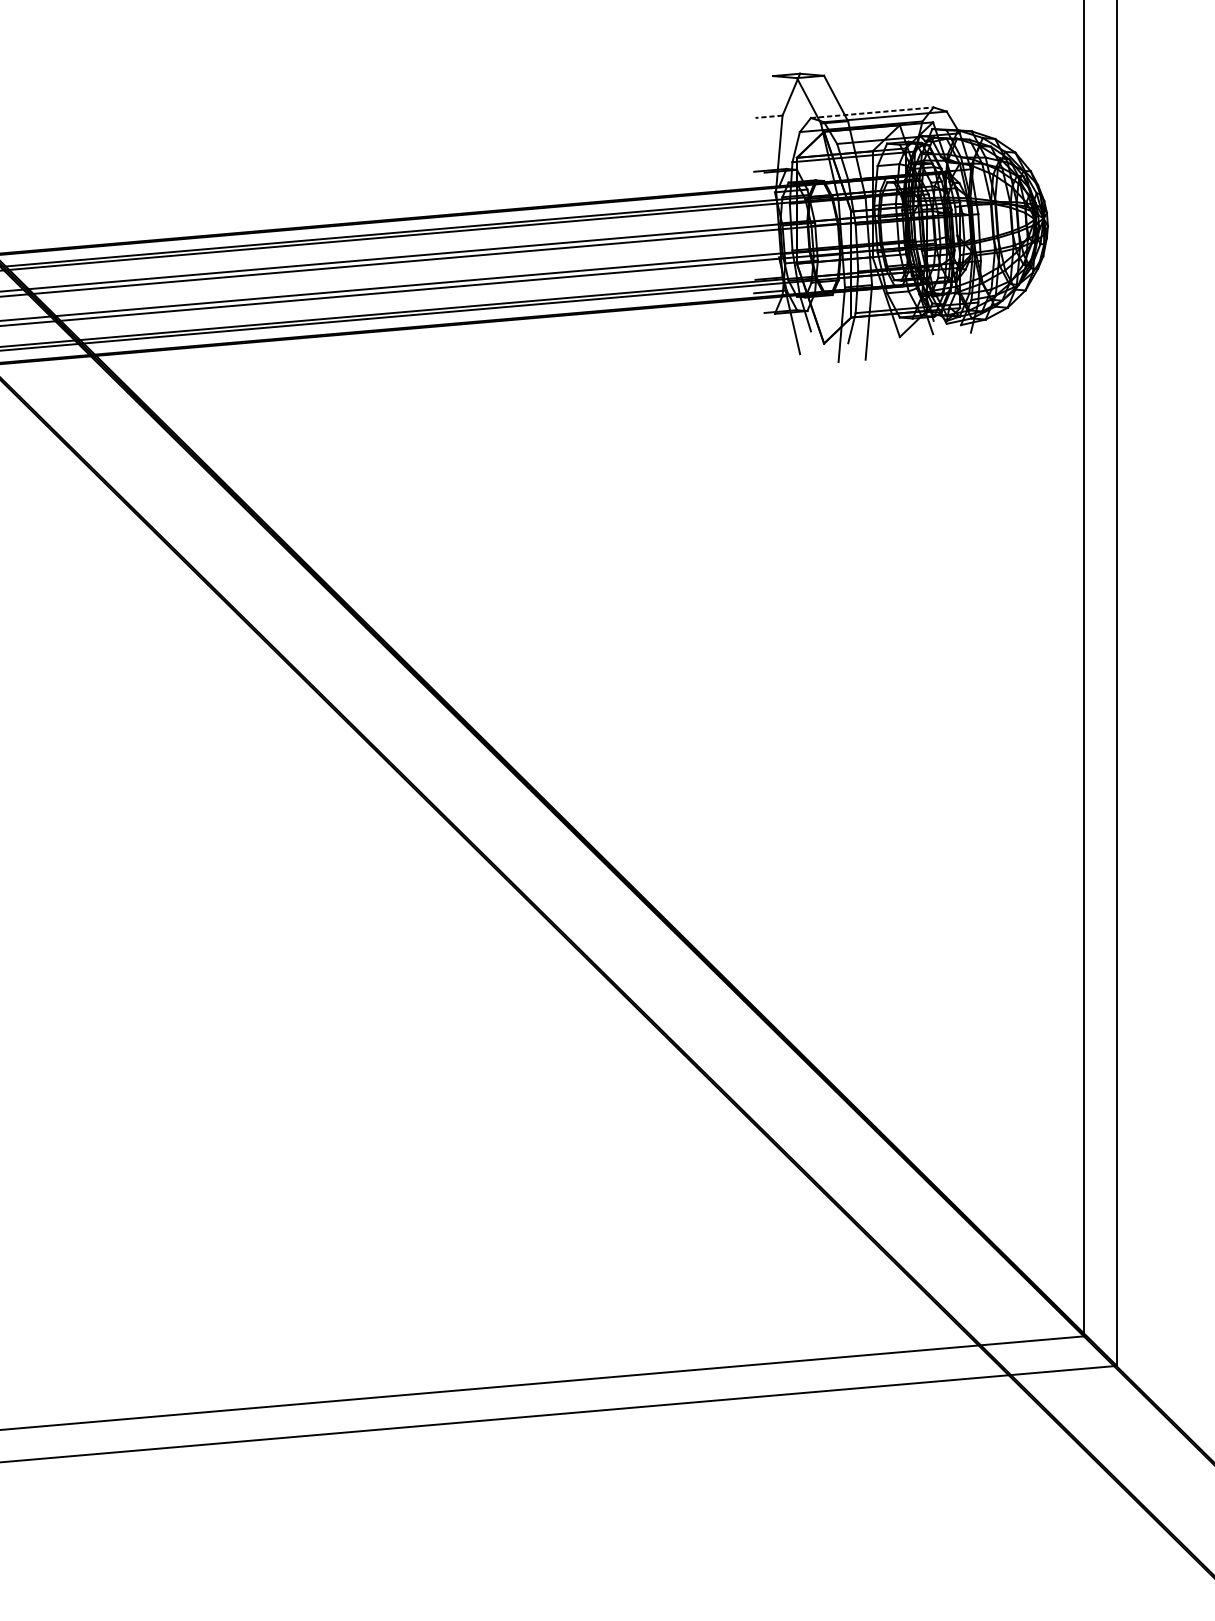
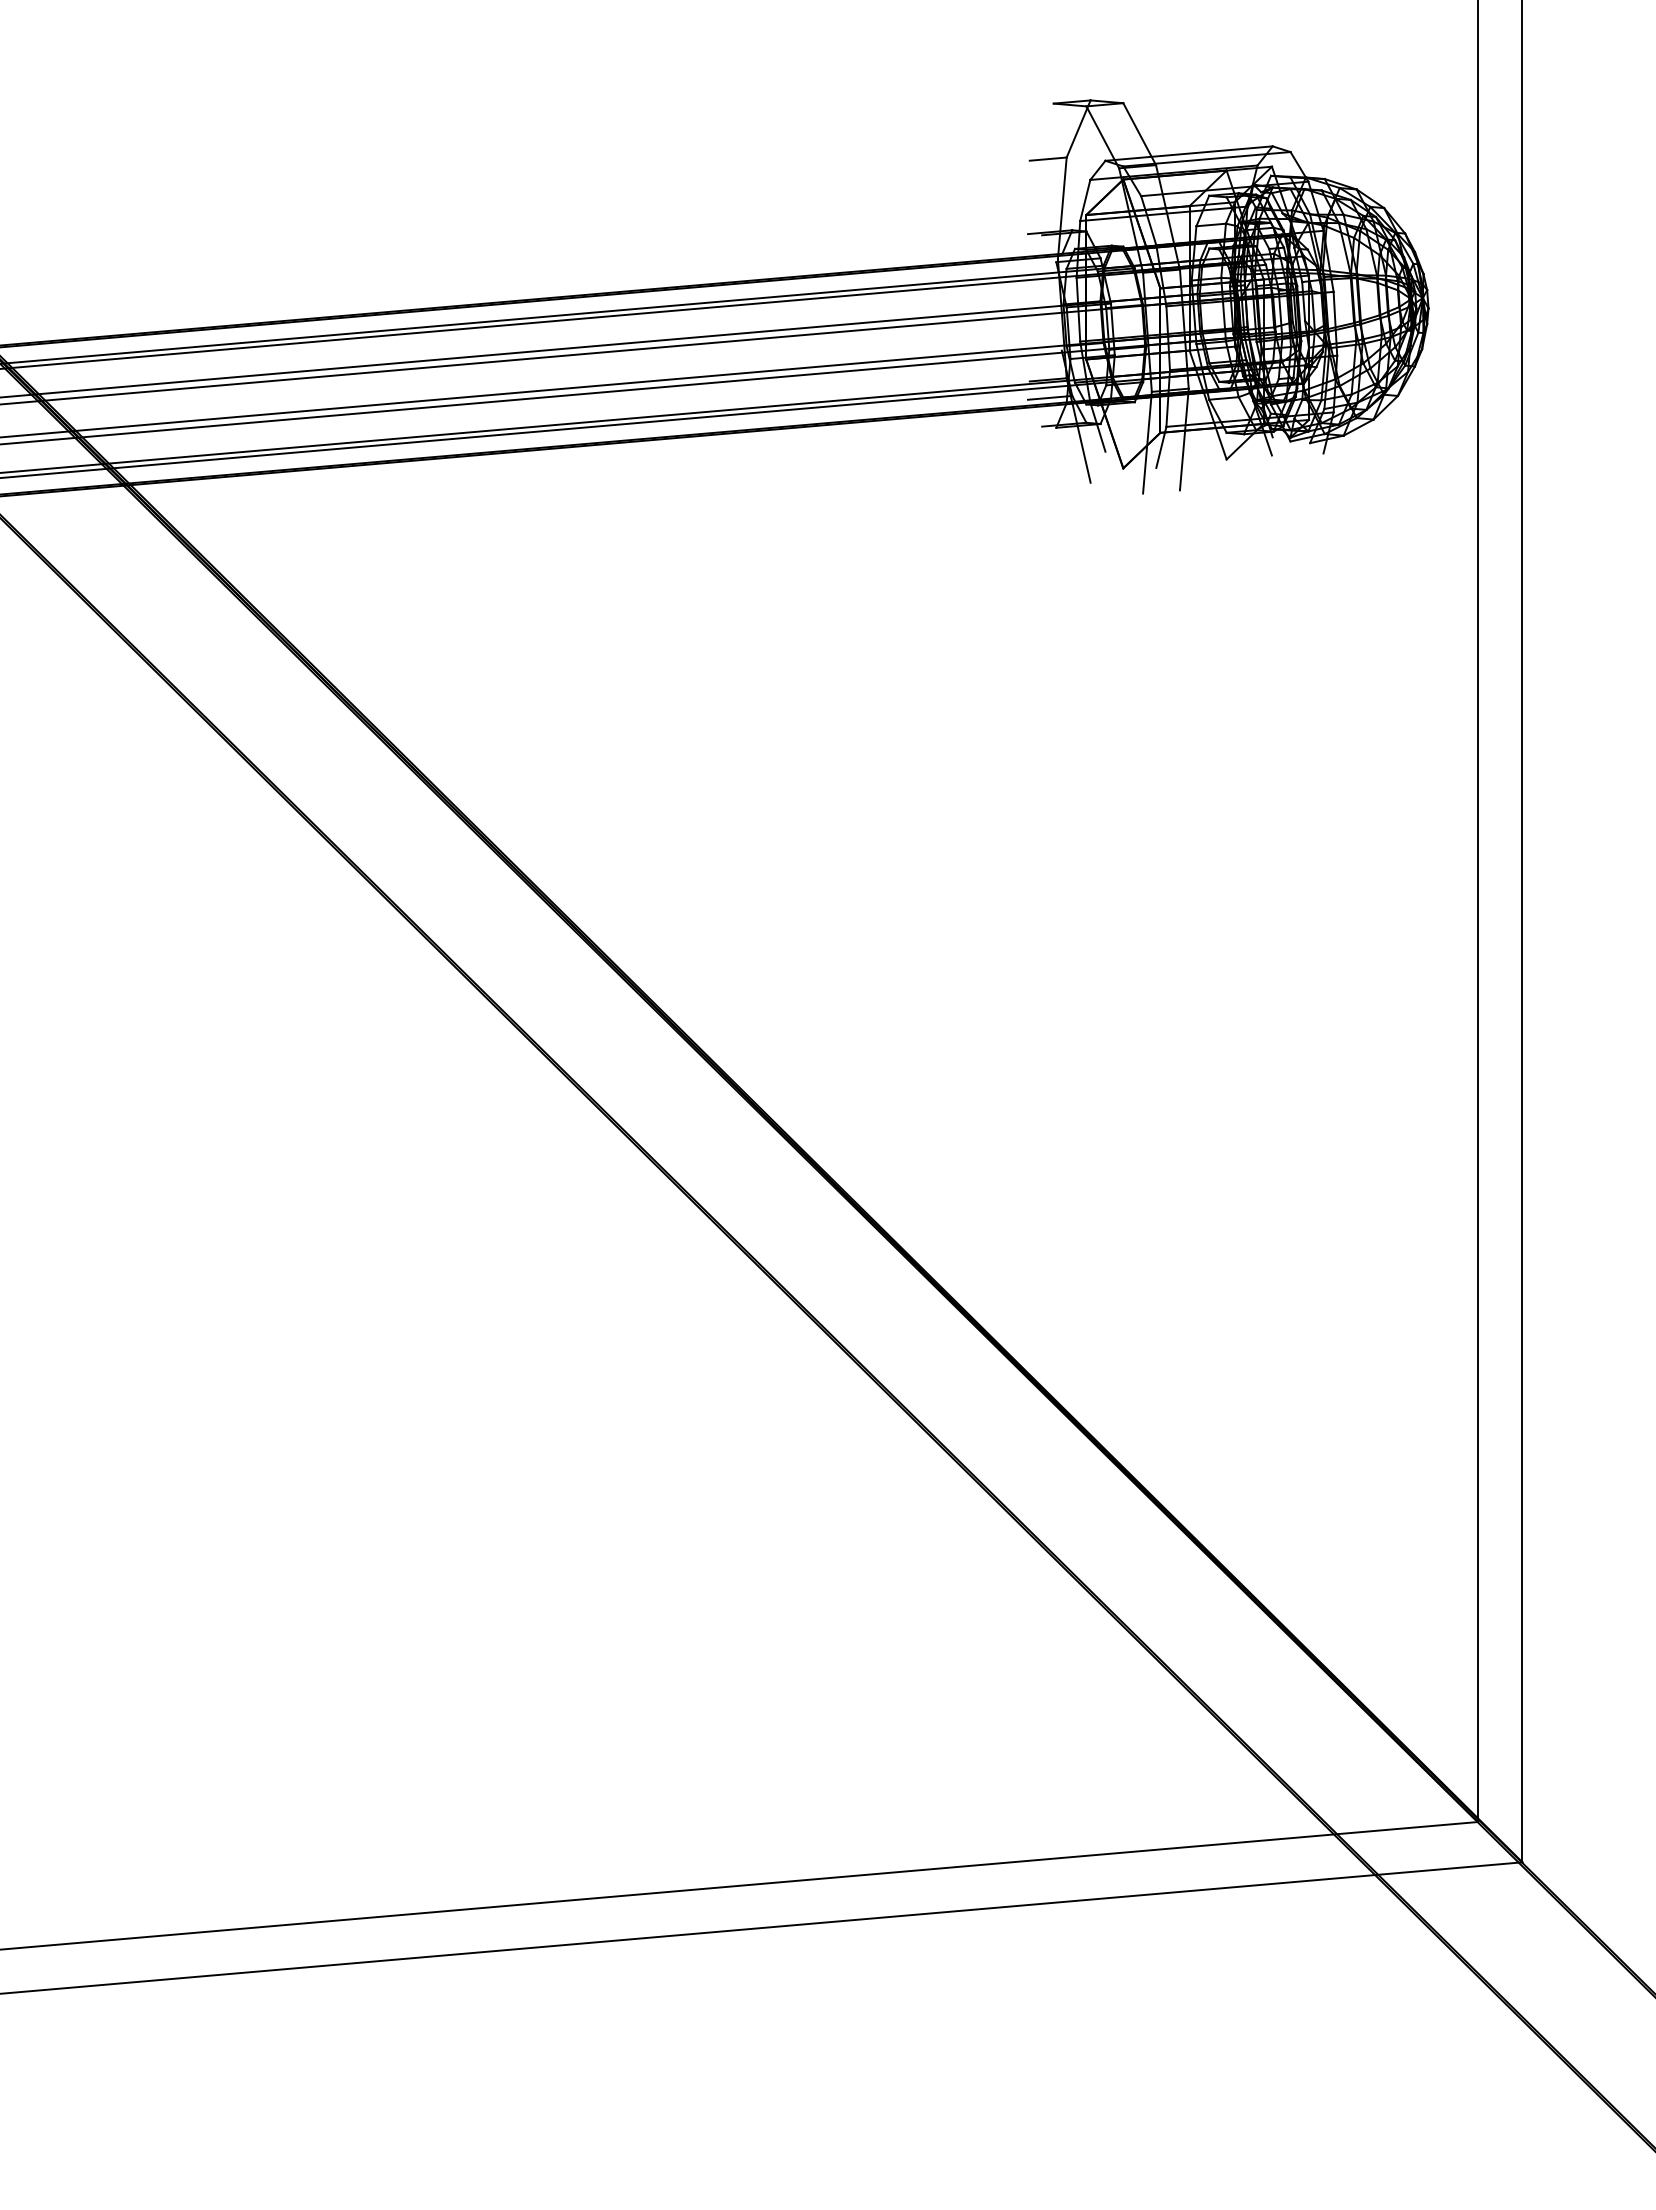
line: (872, 112) -> (1189, 153), dashed -> solid
line: (769, 117) -> (1048, 159), dashed -> solid

